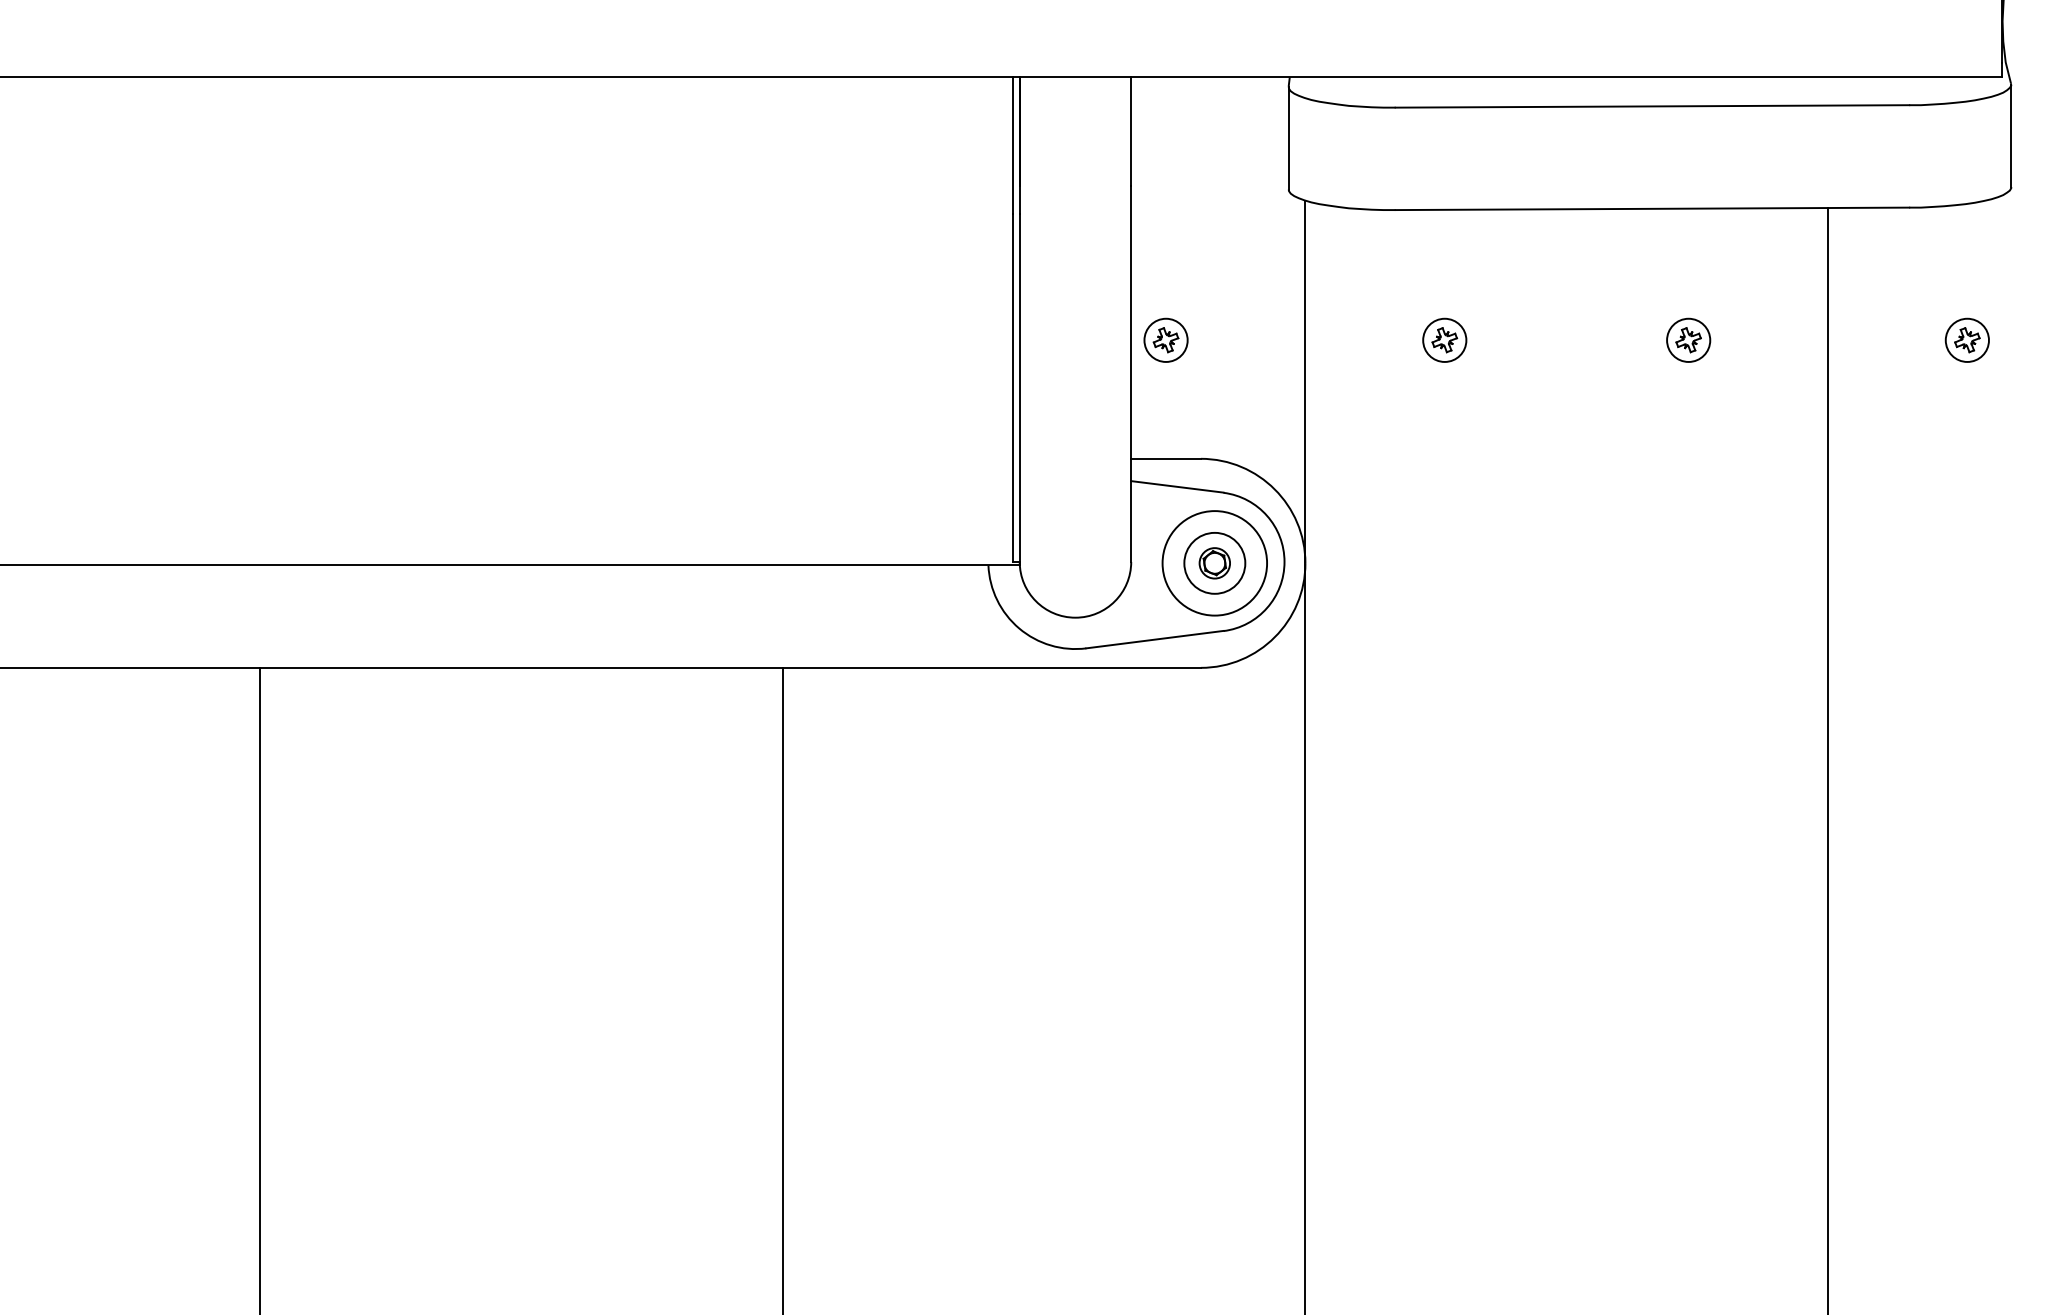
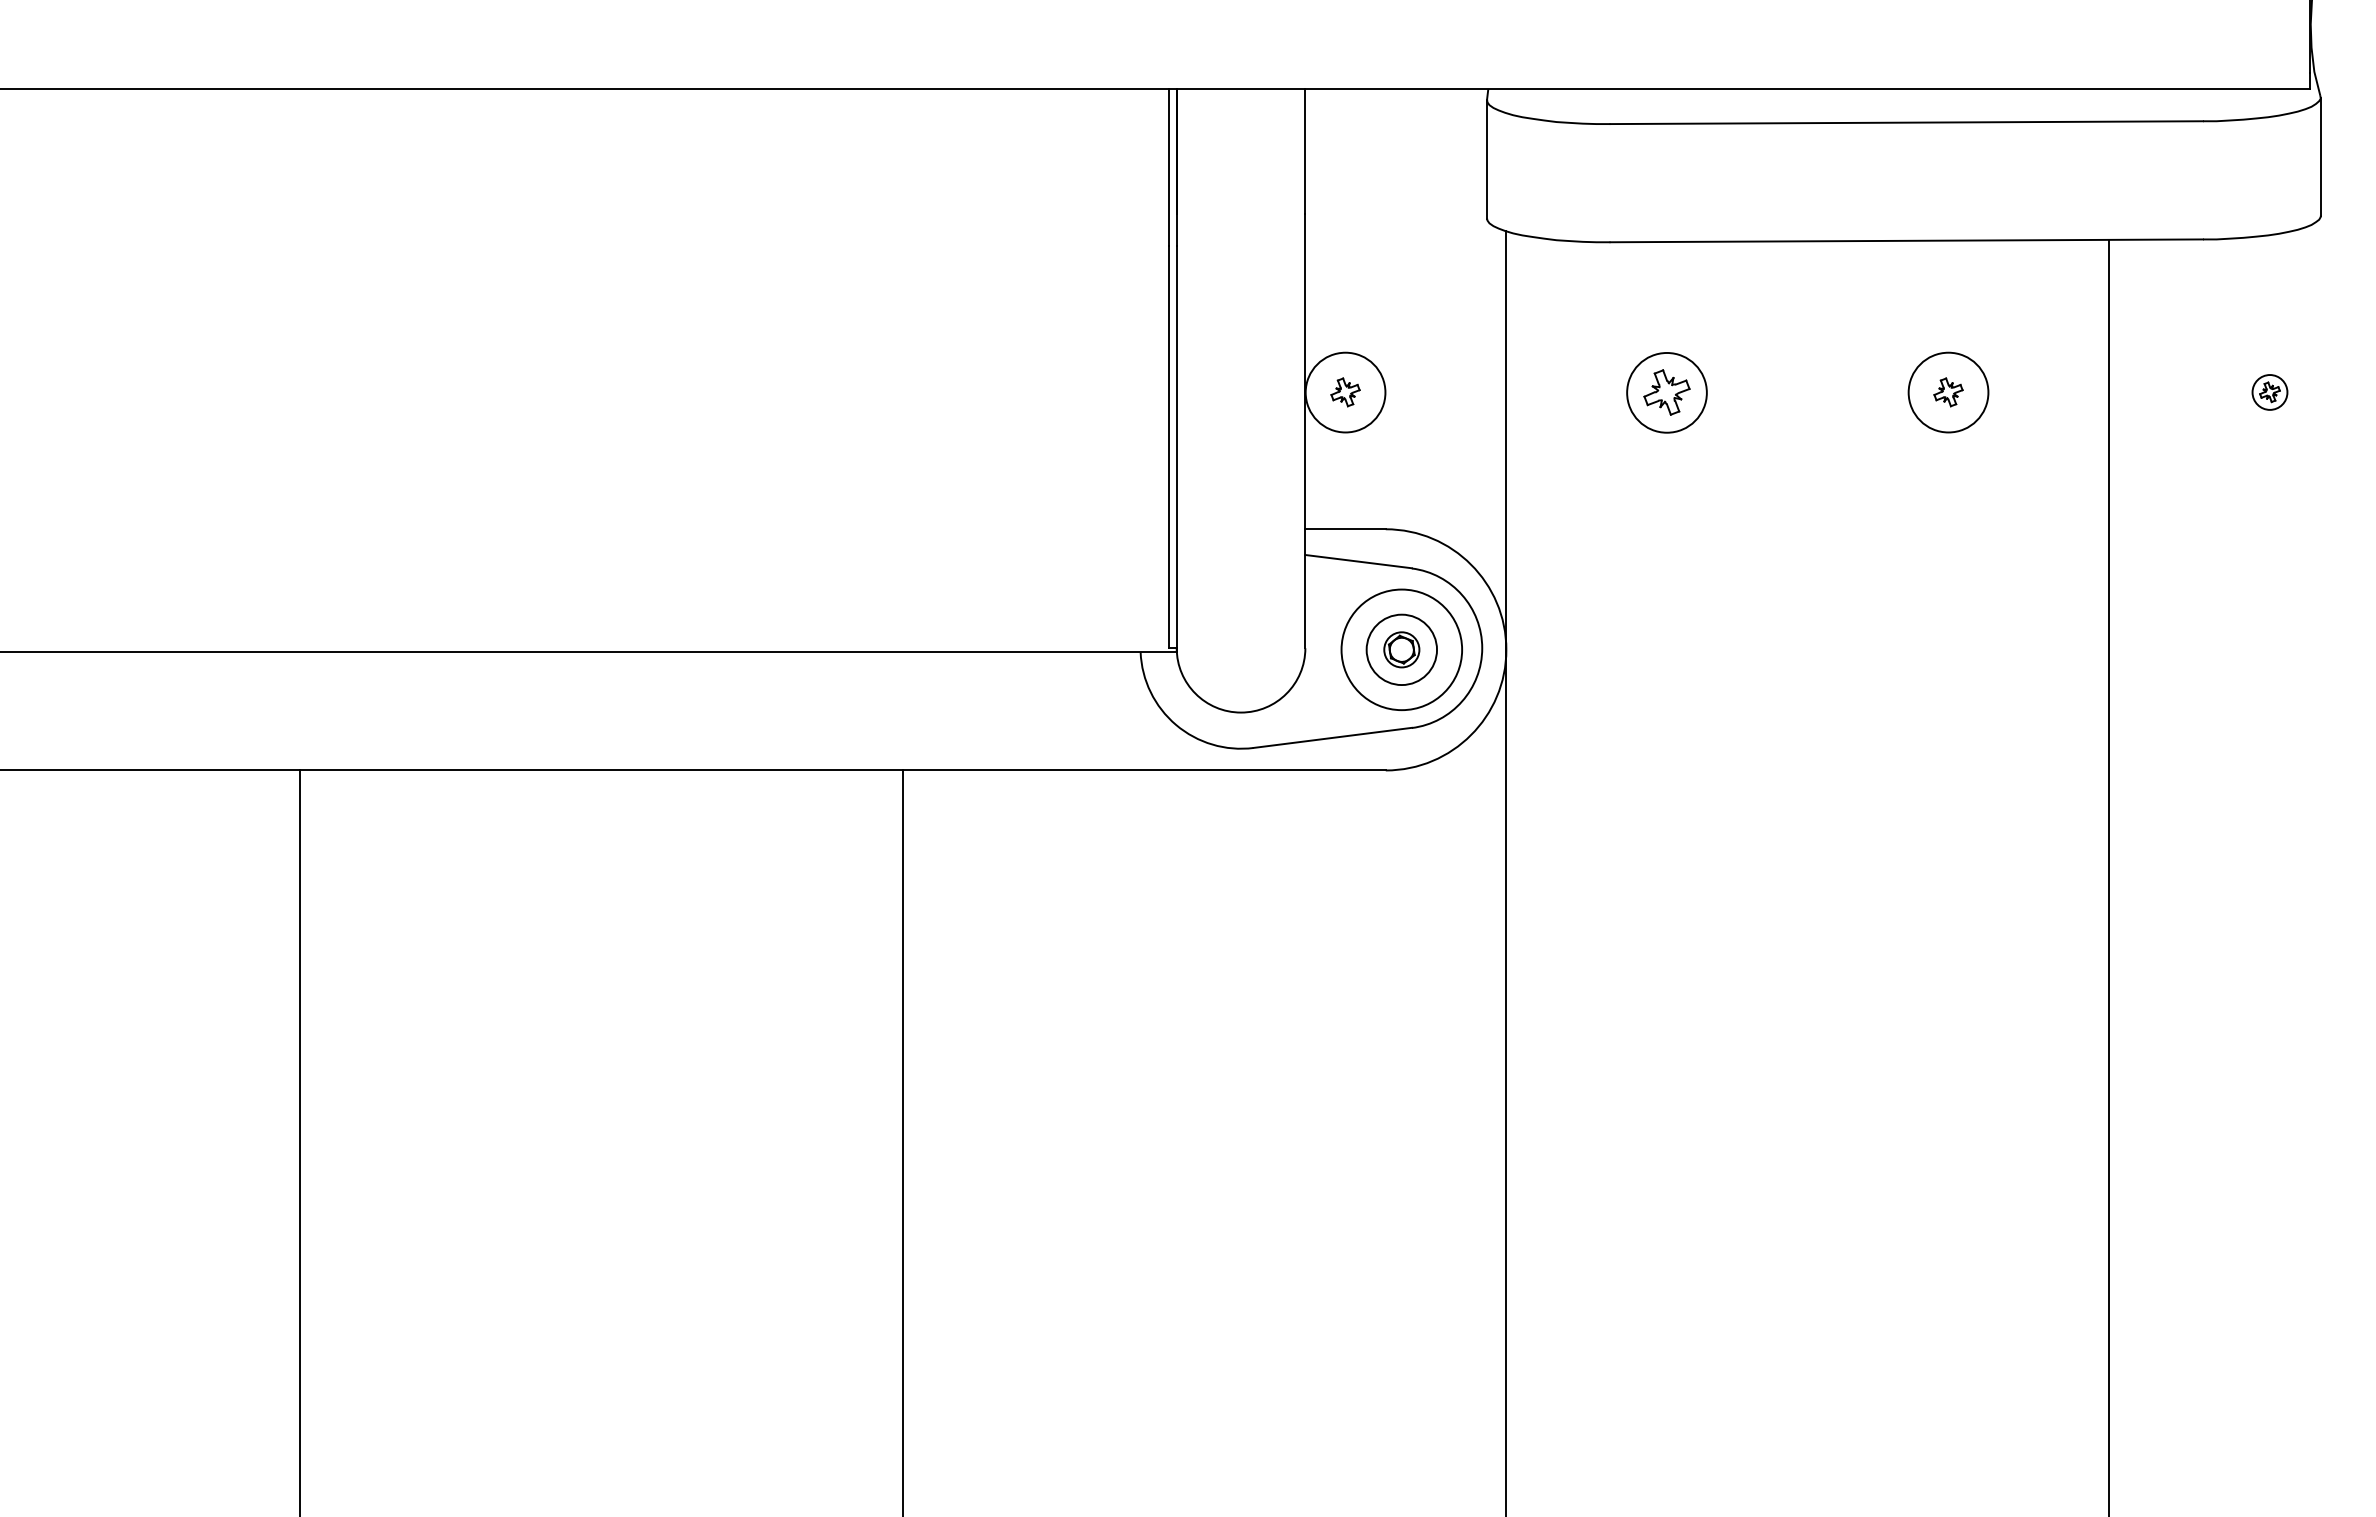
circle: (1165, 339) -> (1344, 391), size x1.6
part: (1444, 339) -> (1666, 391), size x1.6
circle: (1688, 339) -> (1948, 391), size x1.6
part: (1966, 339) -> (2269, 391), size x0.7

